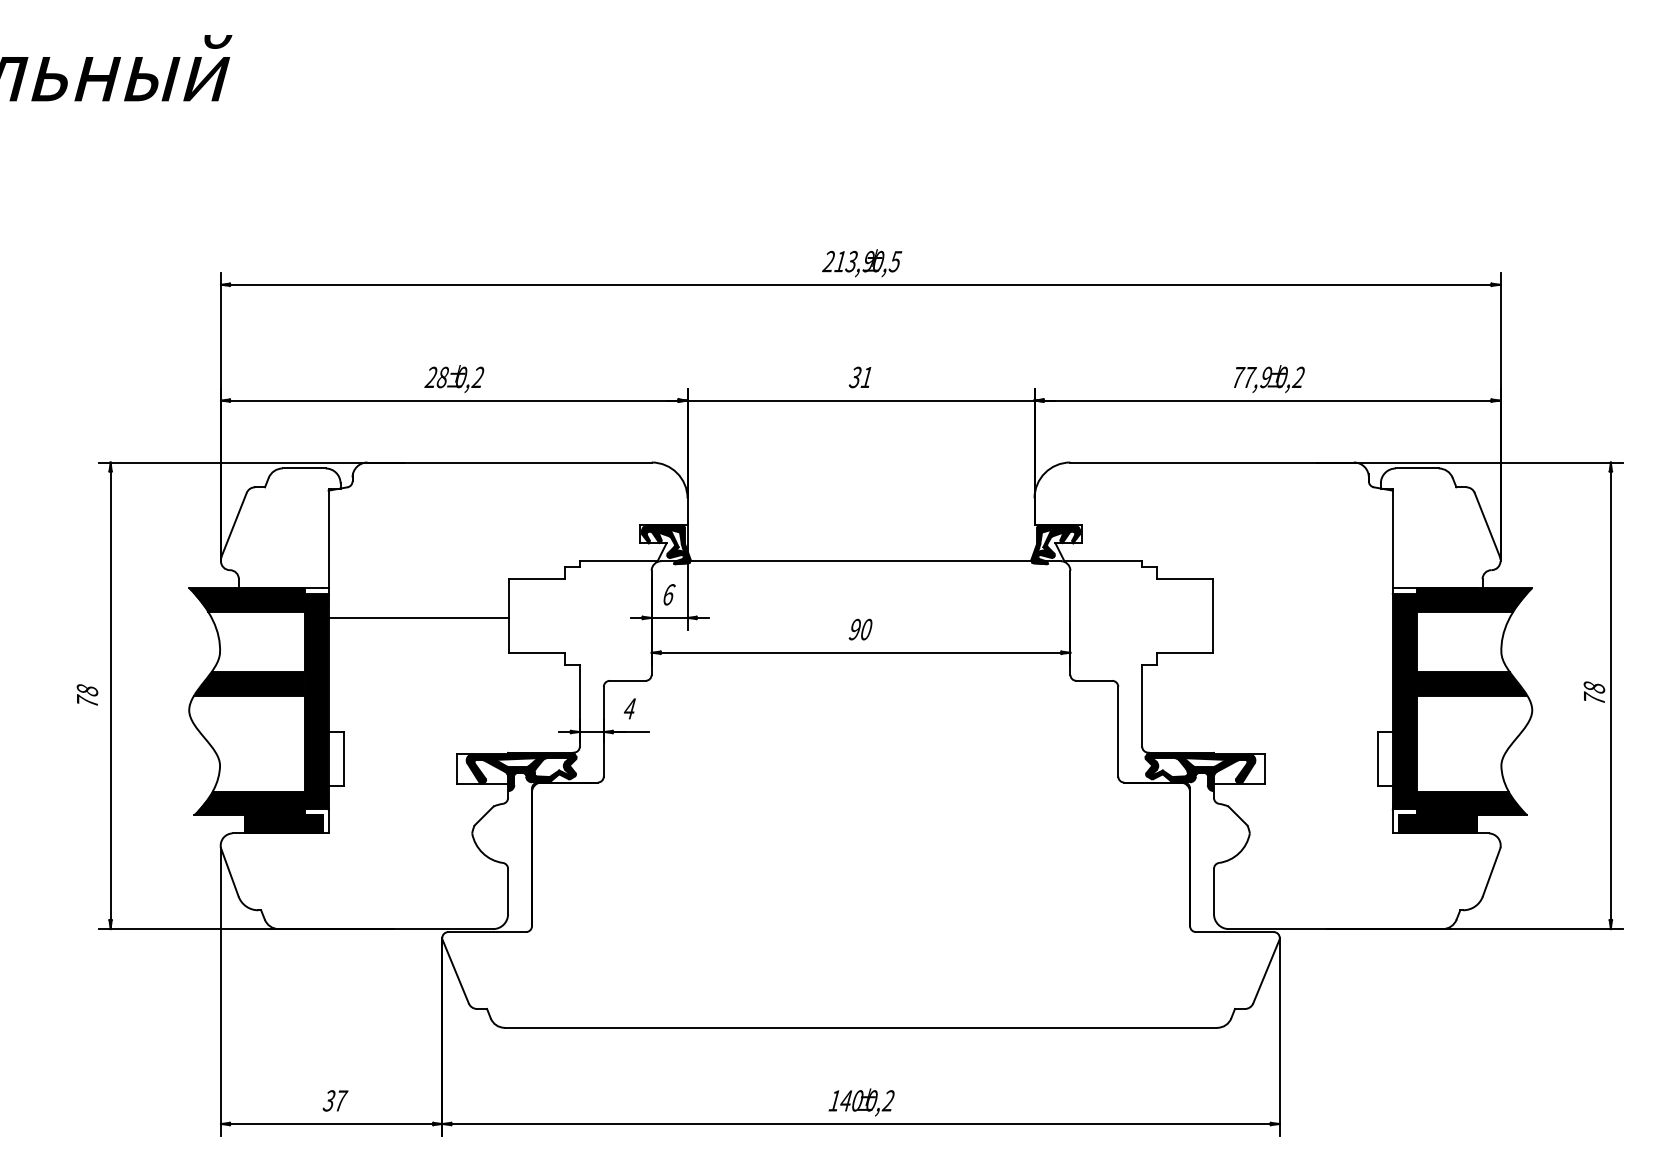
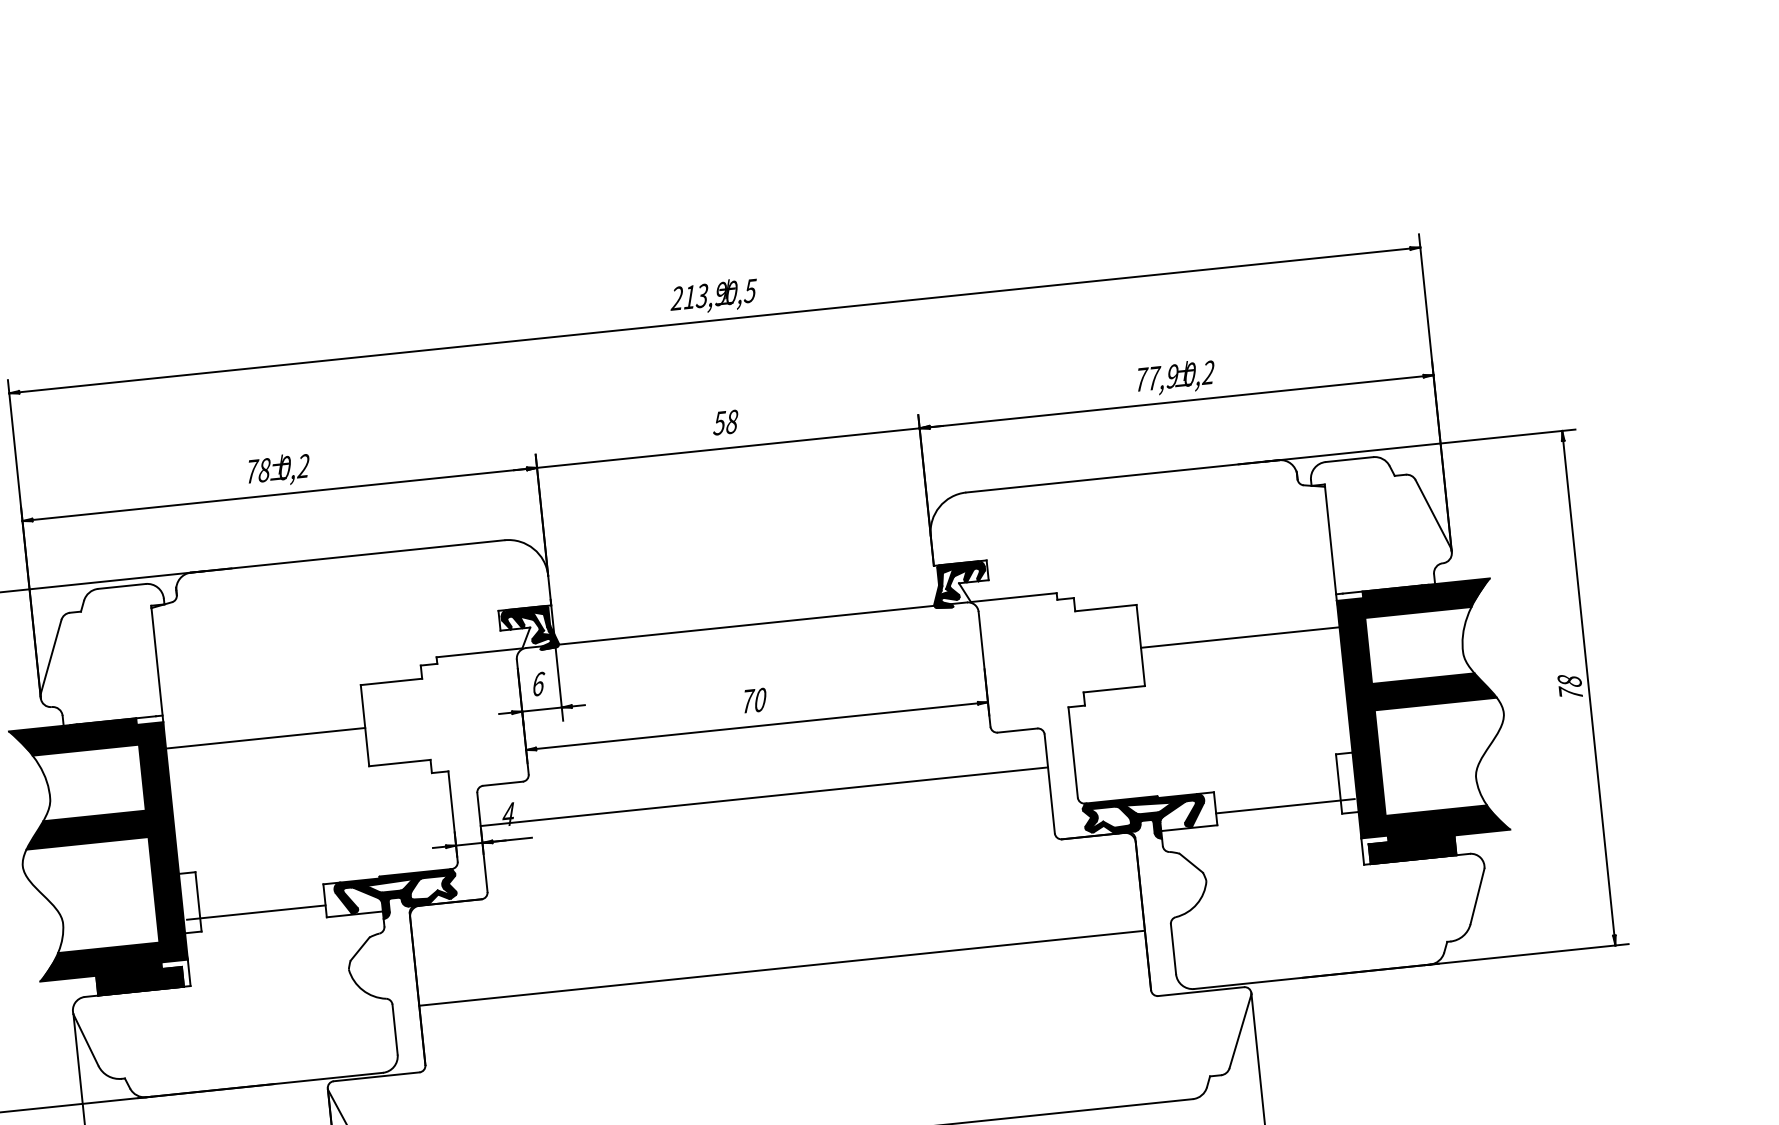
text: (431, 376) -> (251, 470), 28 -> 78
text: (861, 377) -> (726, 422), 31 -> 58
line: (1308, 618) -> (1246, 637), added
text: (855, 629) -> (748, 701), 90 -> 70
line: (860, 716) -> (763, 796), added
line: (394, 773) -> (256, 912), added
line: (1327, 773) -> (1285, 806), added
line: (861, 872) -> (782, 968), added

